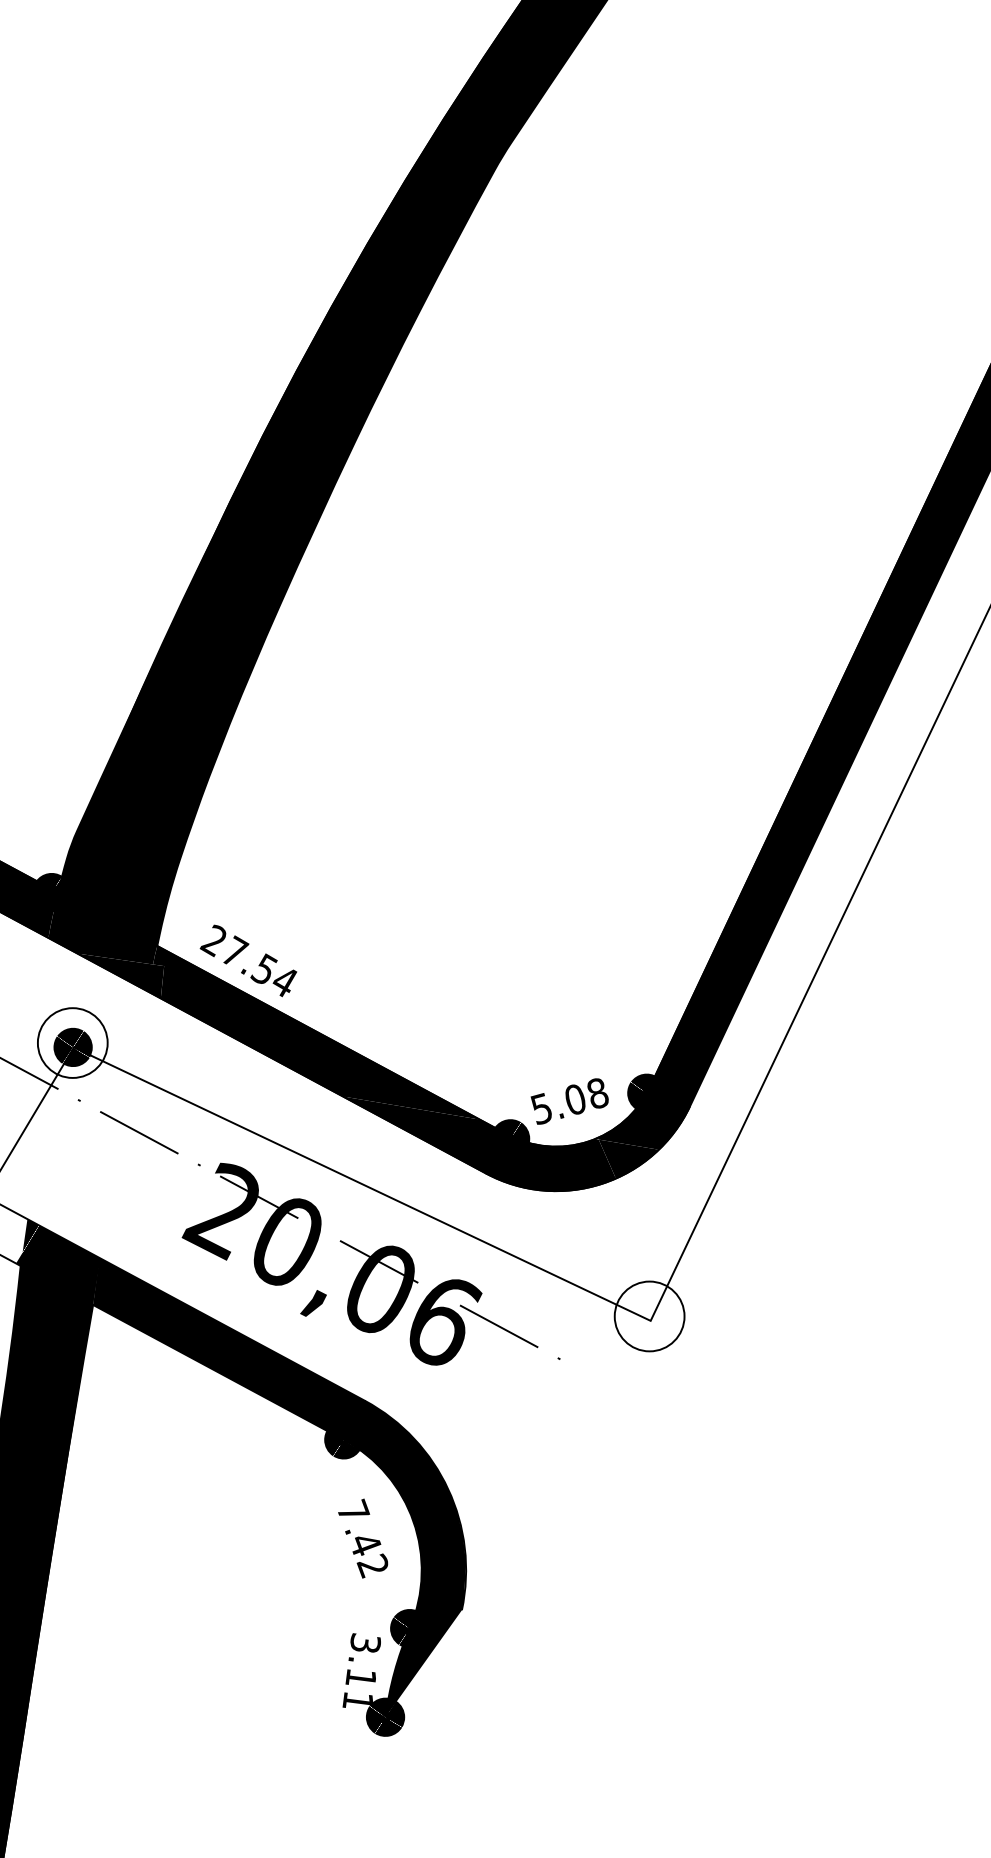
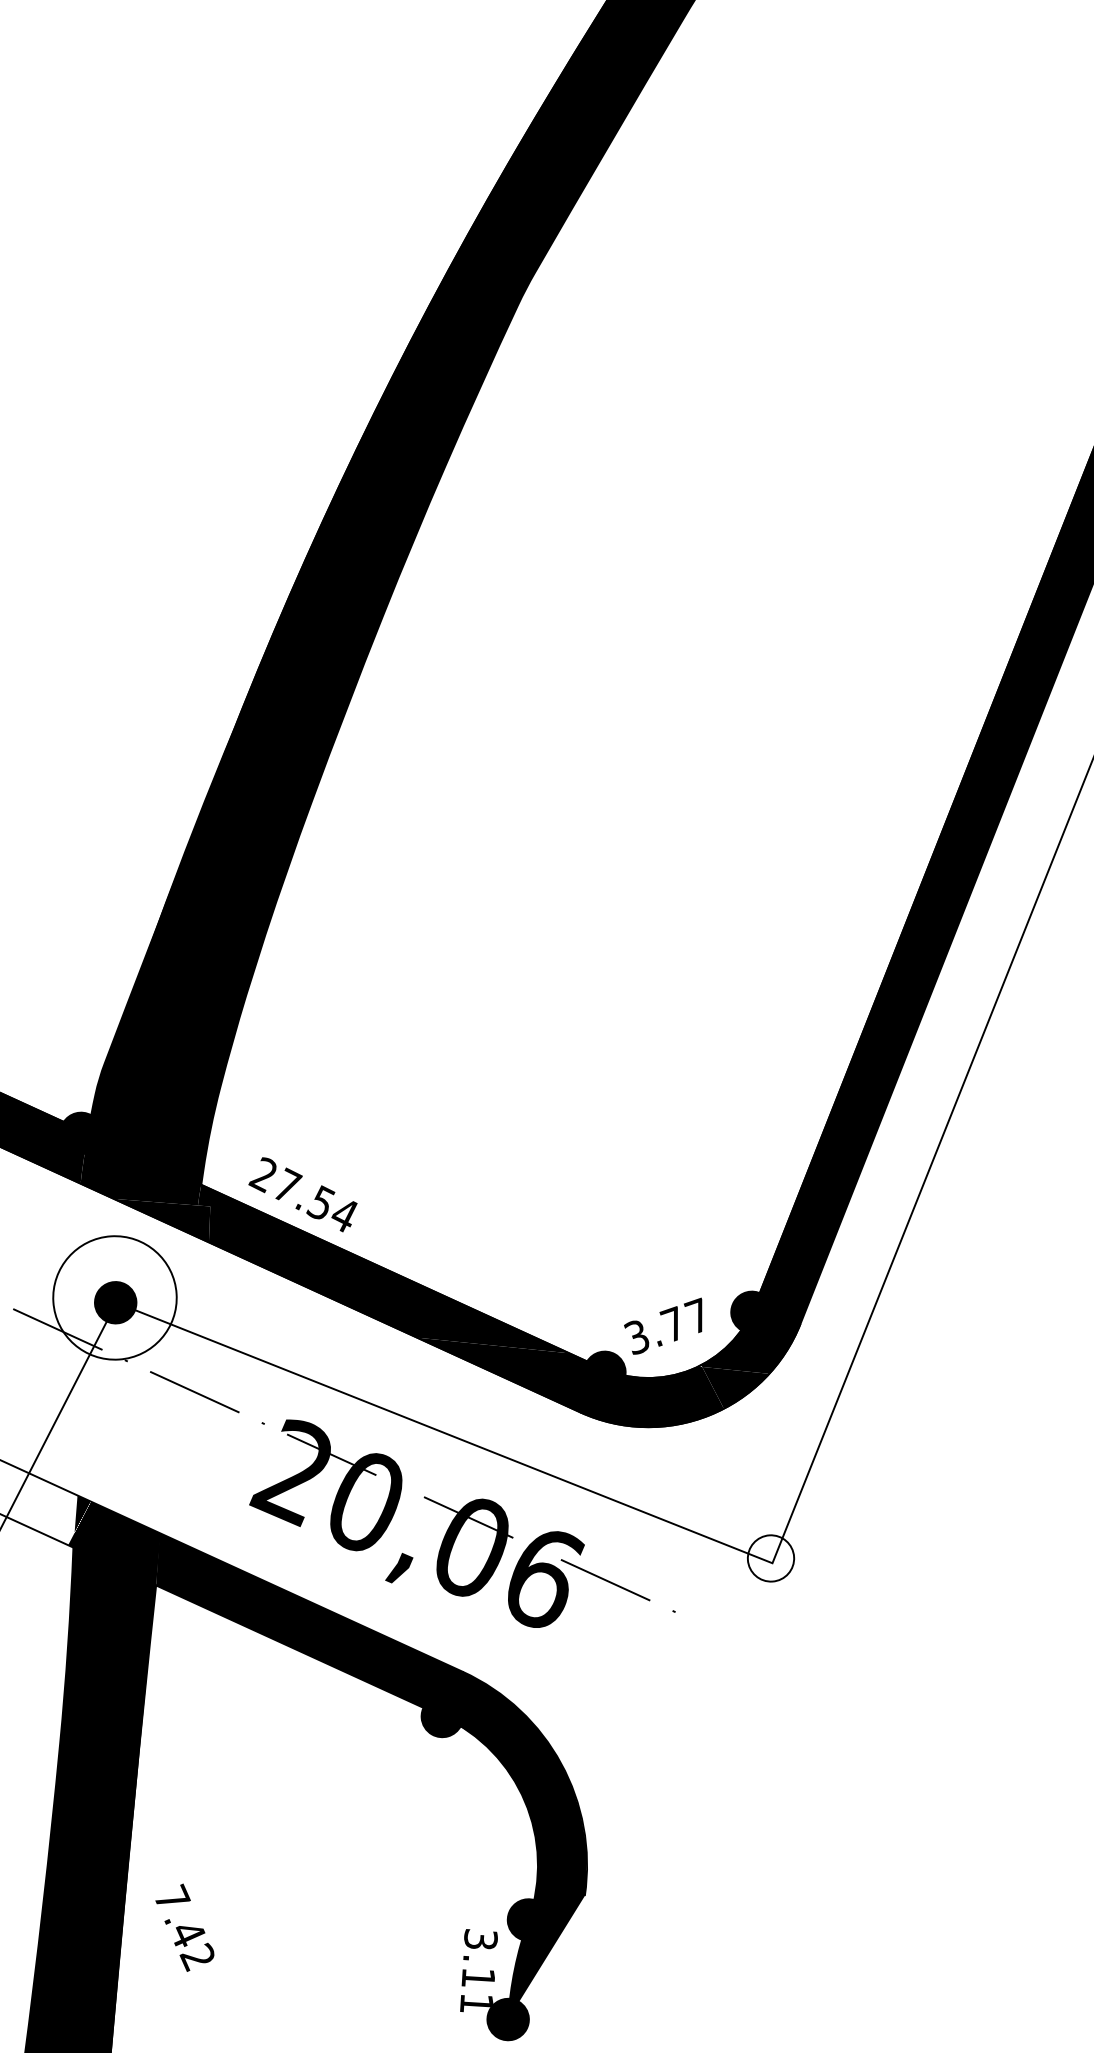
circle: (72, 1042) -> (114, 1297), size x1.6
text: (569, 1100) -> (667, 1325), 5.08 -> 3.77
circle: (649, 1316) -> (770, 1558), size x0.6
text: (363, 1538) -> (185, 1927), moved

